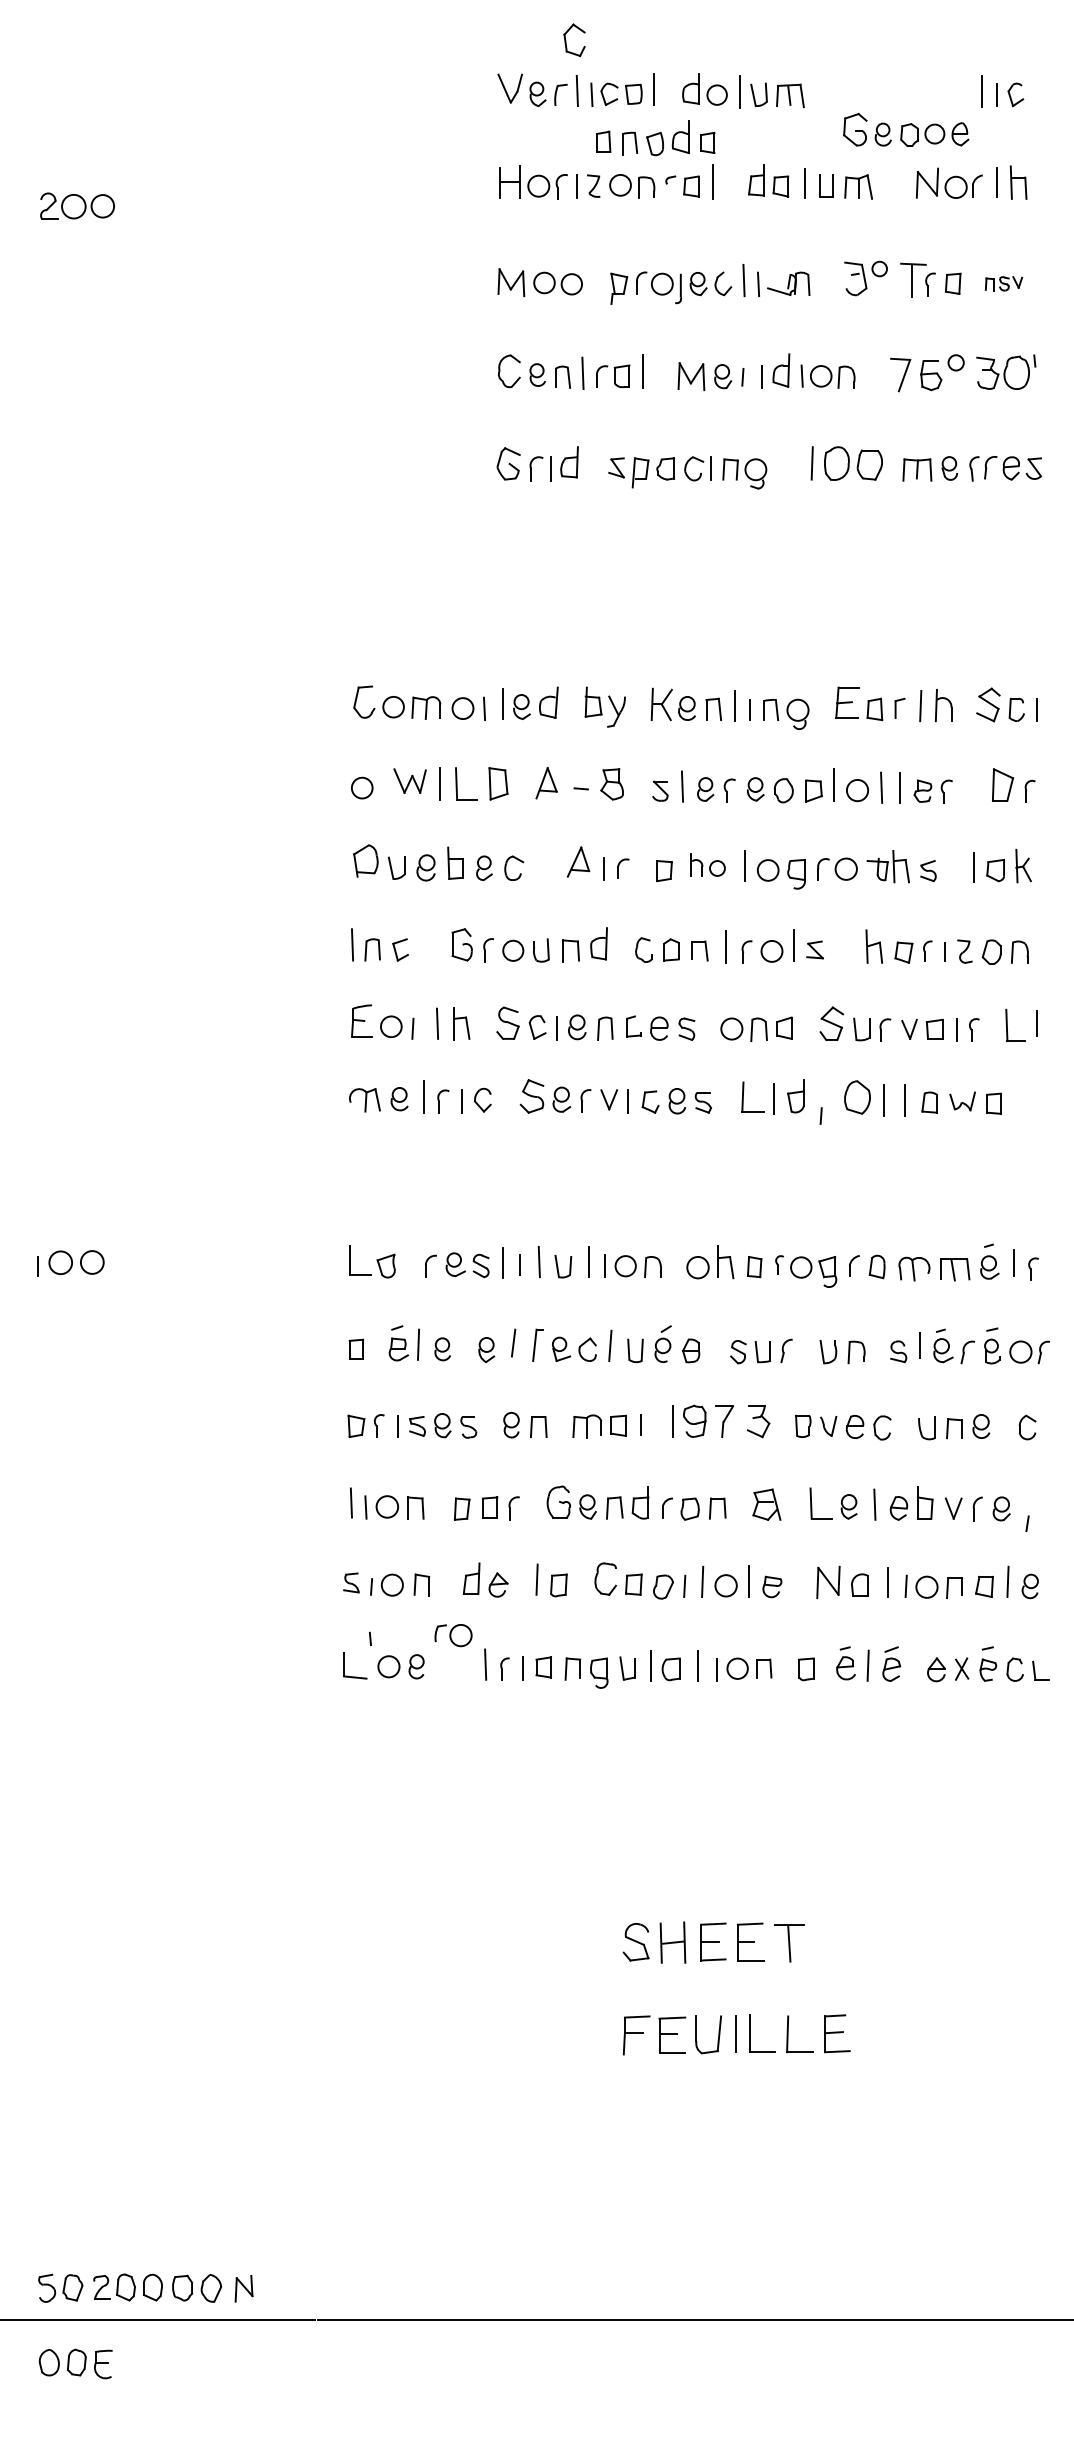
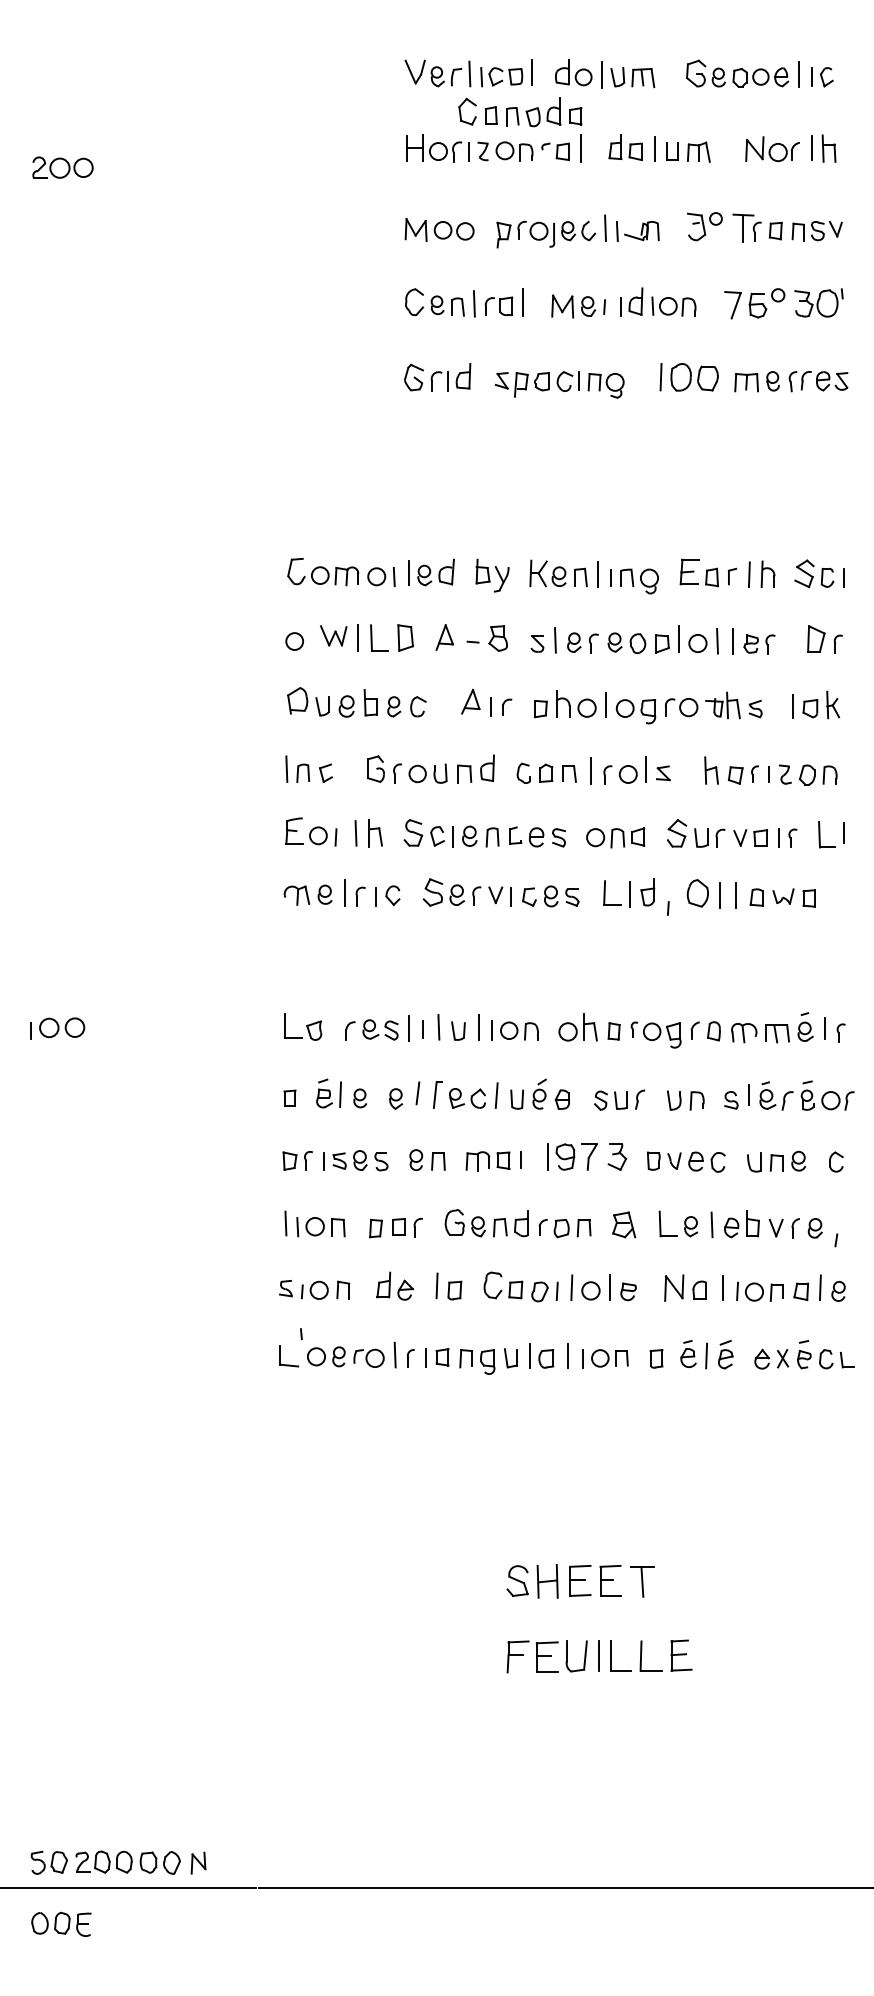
part: (567, 42) -> (461, 113), moved
part: (906, 129) -> (737, 73), moved
part: (1003, 283) -> (816, 230), size x1.67
part: (708, 864) -> (576, 703), size x1.43
part: (452, 1634) -> (368, 1357), moved

